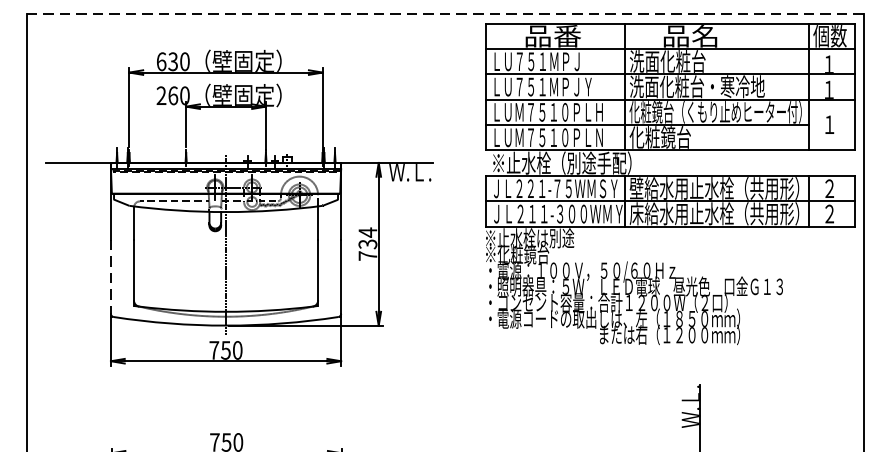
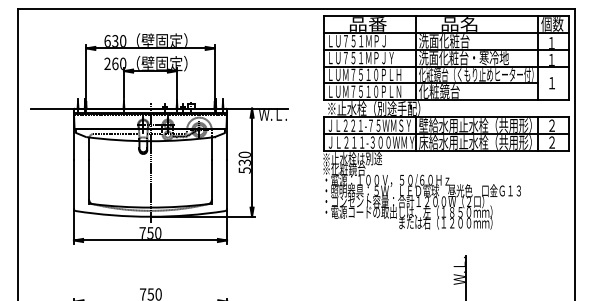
line: (445, 14) -> (296, 9), dashed -> solid
text: (367, 244) -> (244, 162), 734 -> 530
line: (110, 277) -> (73, 184), dashed -> solid

